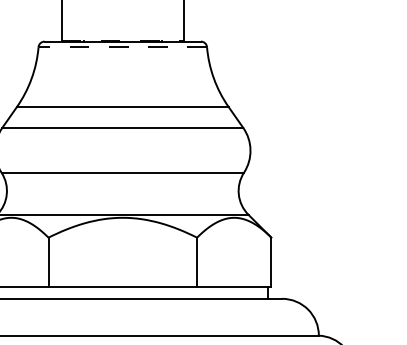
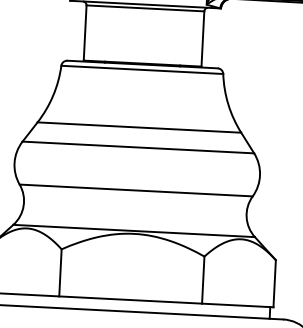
line: (123, 40) -> (143, 63), dashed -> solid
line: (122, 47) -> (142, 70), dashed -> solid

